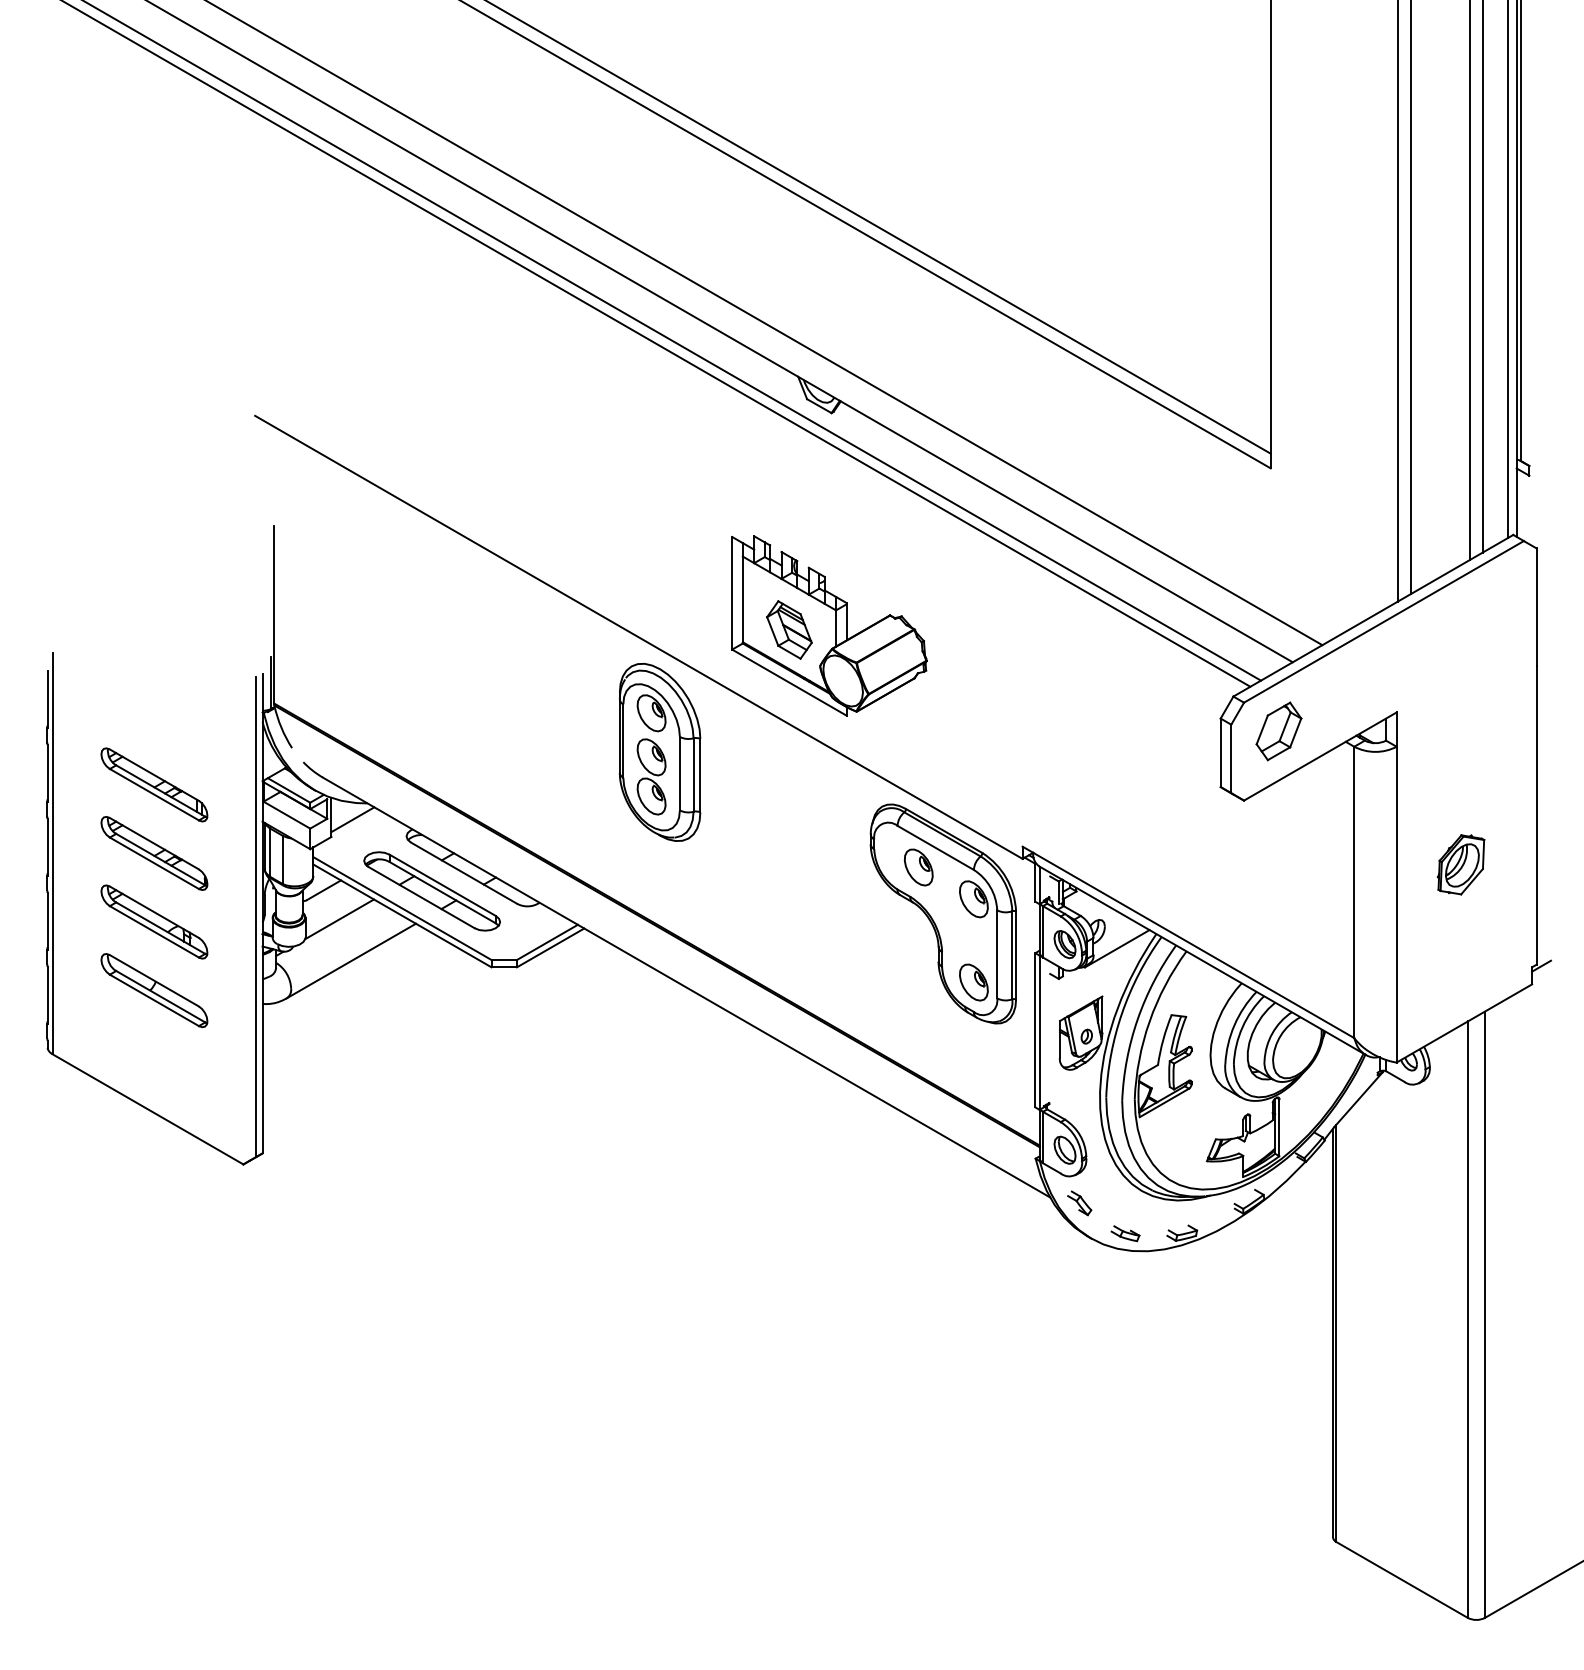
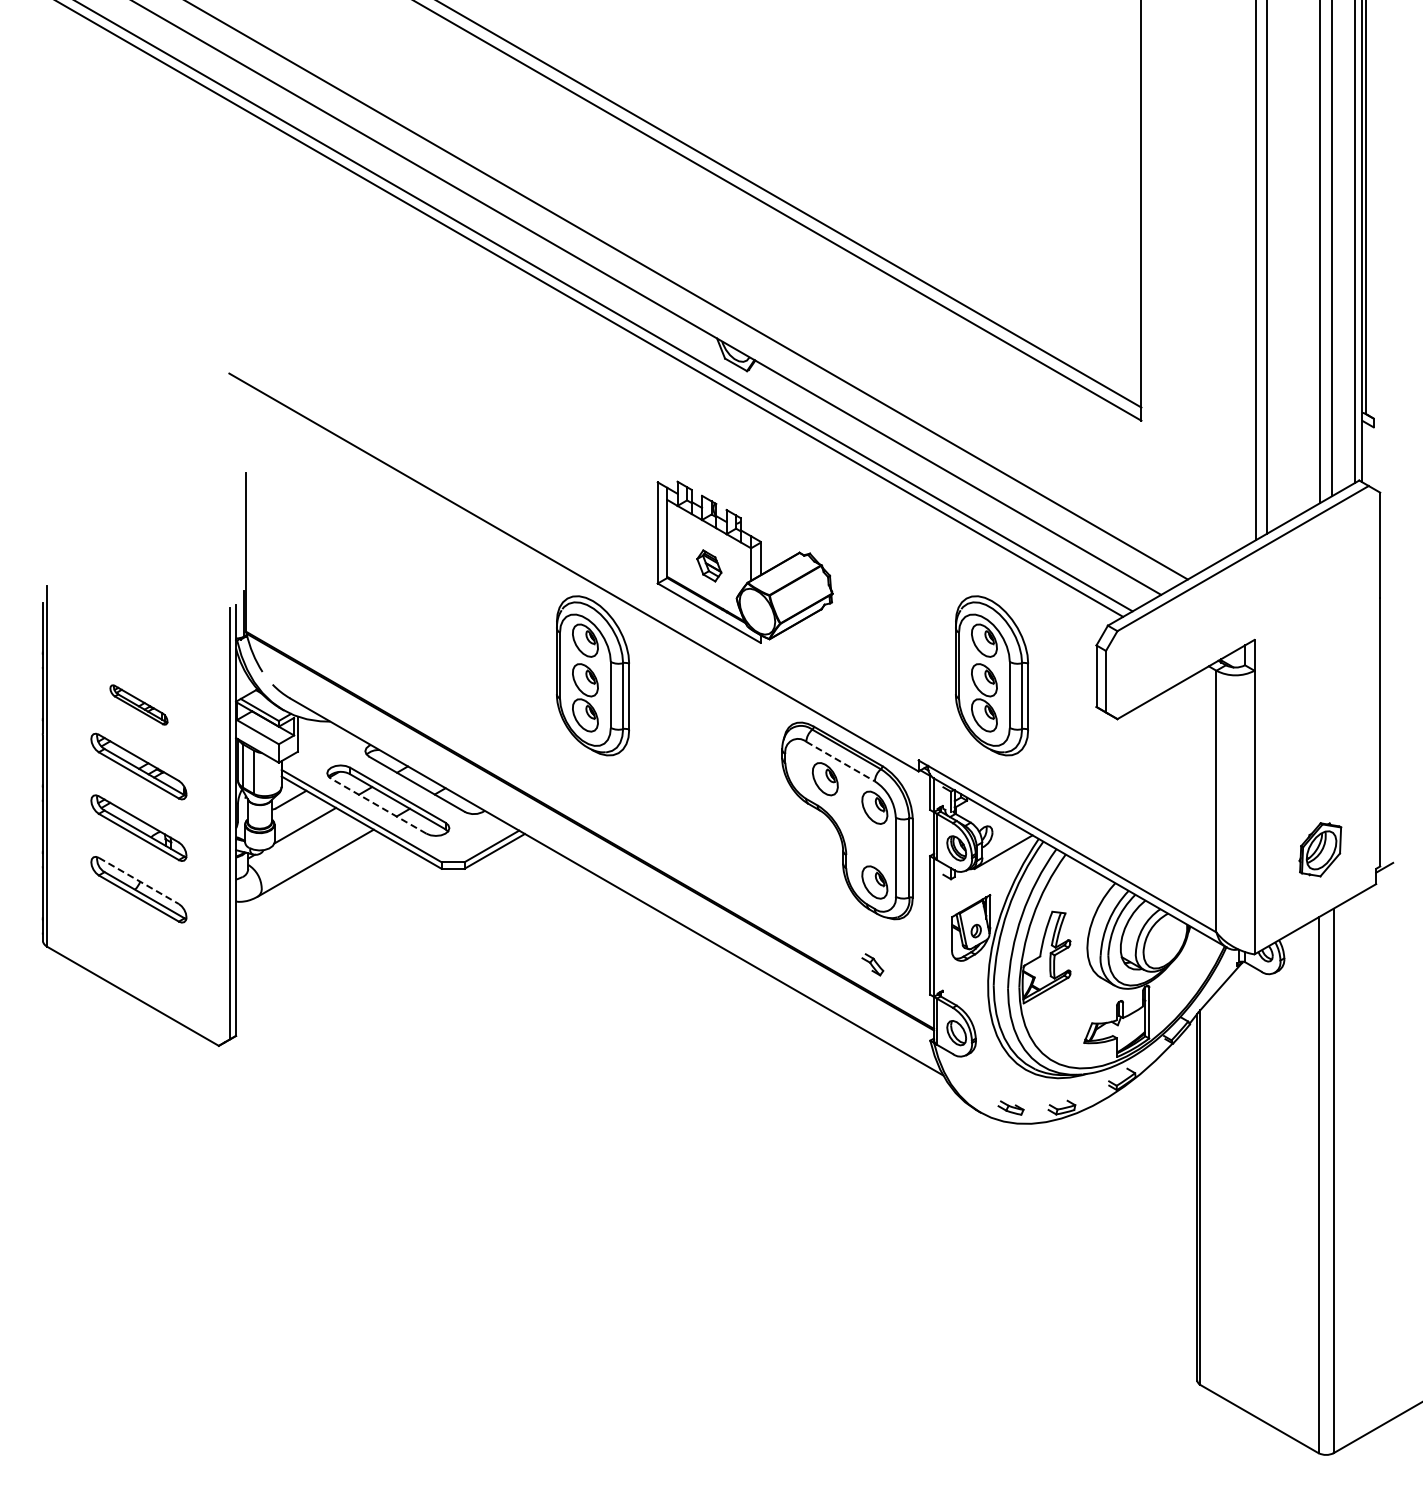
part: (789, 629) -> (709, 565), size x0.6
part: (1278, 730) -> (1148, 656), removed
part: (1103, 752) -> (991, 675), added
part: (153, 784) -> (138, 704), size x0.6
line: (352, 819) -> (316, 736), removed
line: (935, 847) -> (840, 761), solid -> dashed
part: (1461, 864) -> (1320, 849), moved
line: (421, 897) -> (378, 806), solid -> dashed
line: (155, 981) -> (139, 881), solid -> dashed
part: (1079, 1203) -> (872, 964), moved

